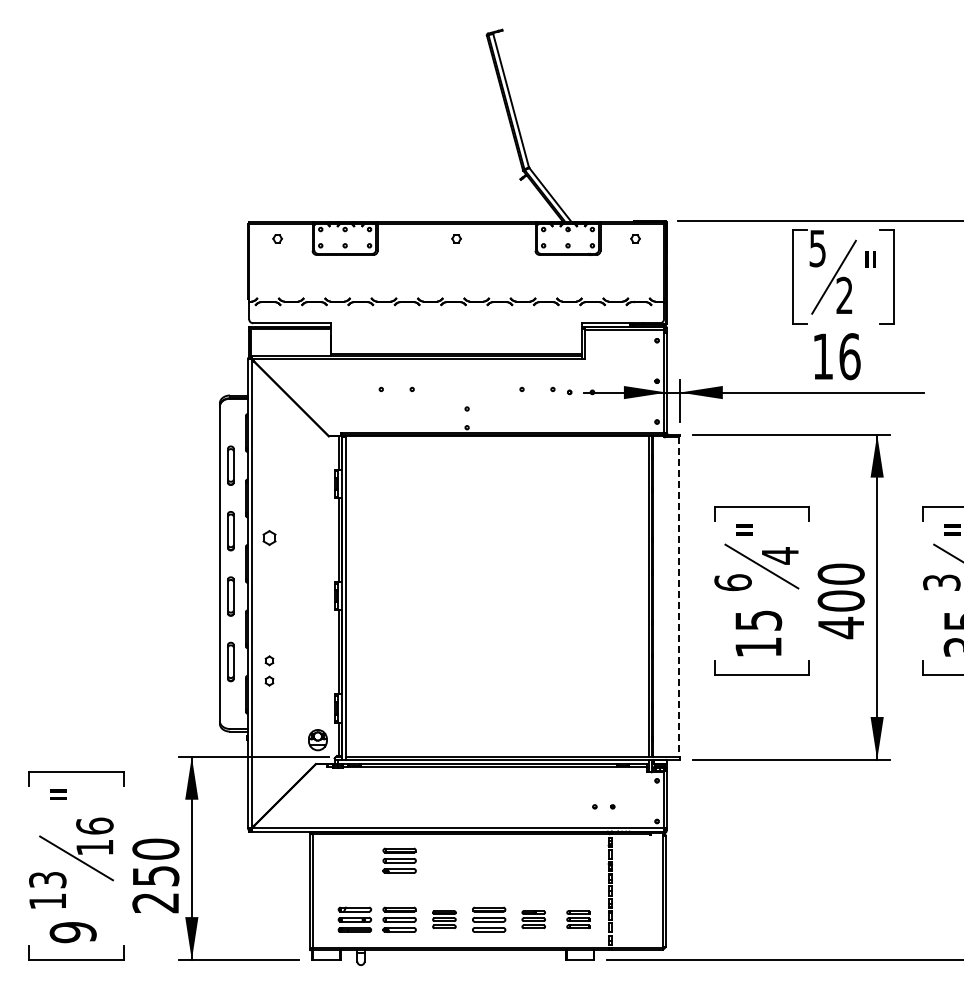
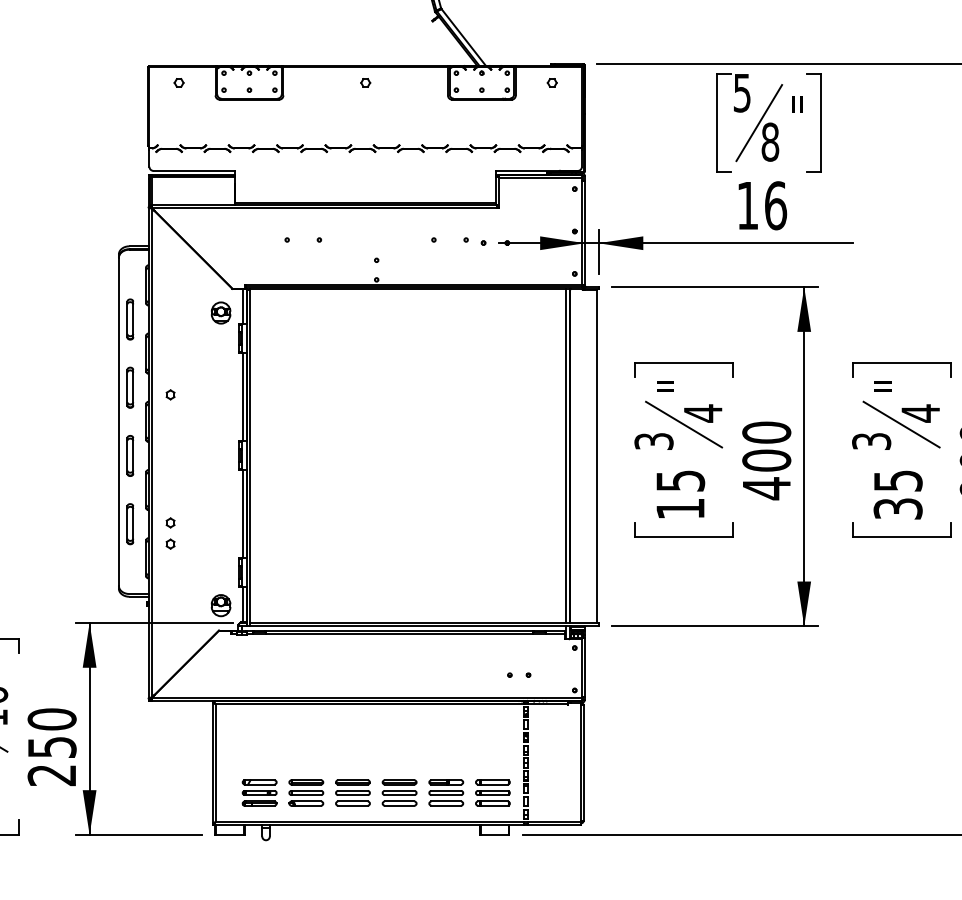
text: (844, 295) -> (770, 142), 2 -> 8
part: (317, 459) -> (220, 313), added
part: (269, 537) -> (170, 394), size x0.62
text: (732, 582) -> (653, 441), 6 -> 3
line: (678, 597) -> (597, 456), dashed -> solid
part: (399, 860) -> (306, 731), removed
part: (444, 919) -> (353, 792), size x1.43
part: (533, 919) -> (445, 792), size x1.43
part: (578, 919) -> (492, 792), size x1.43

